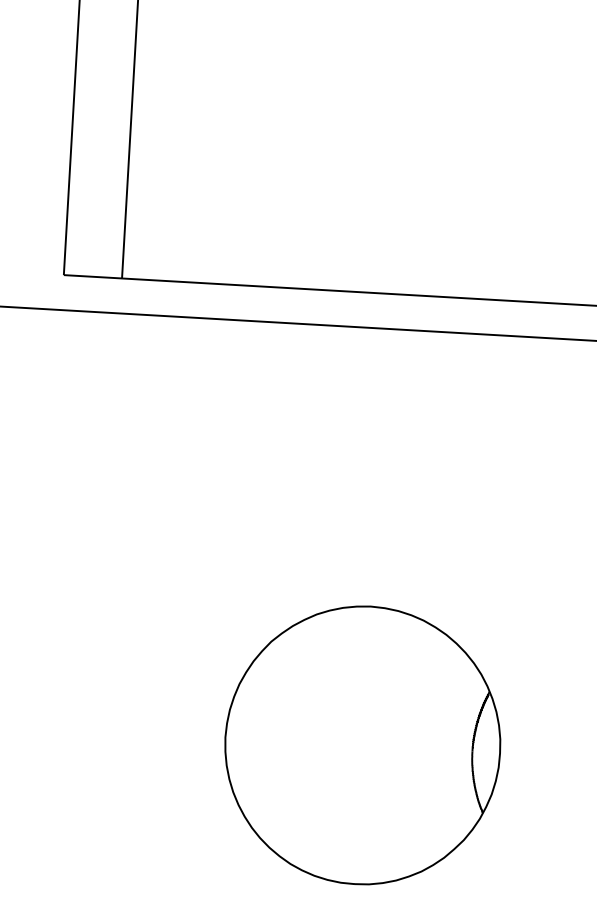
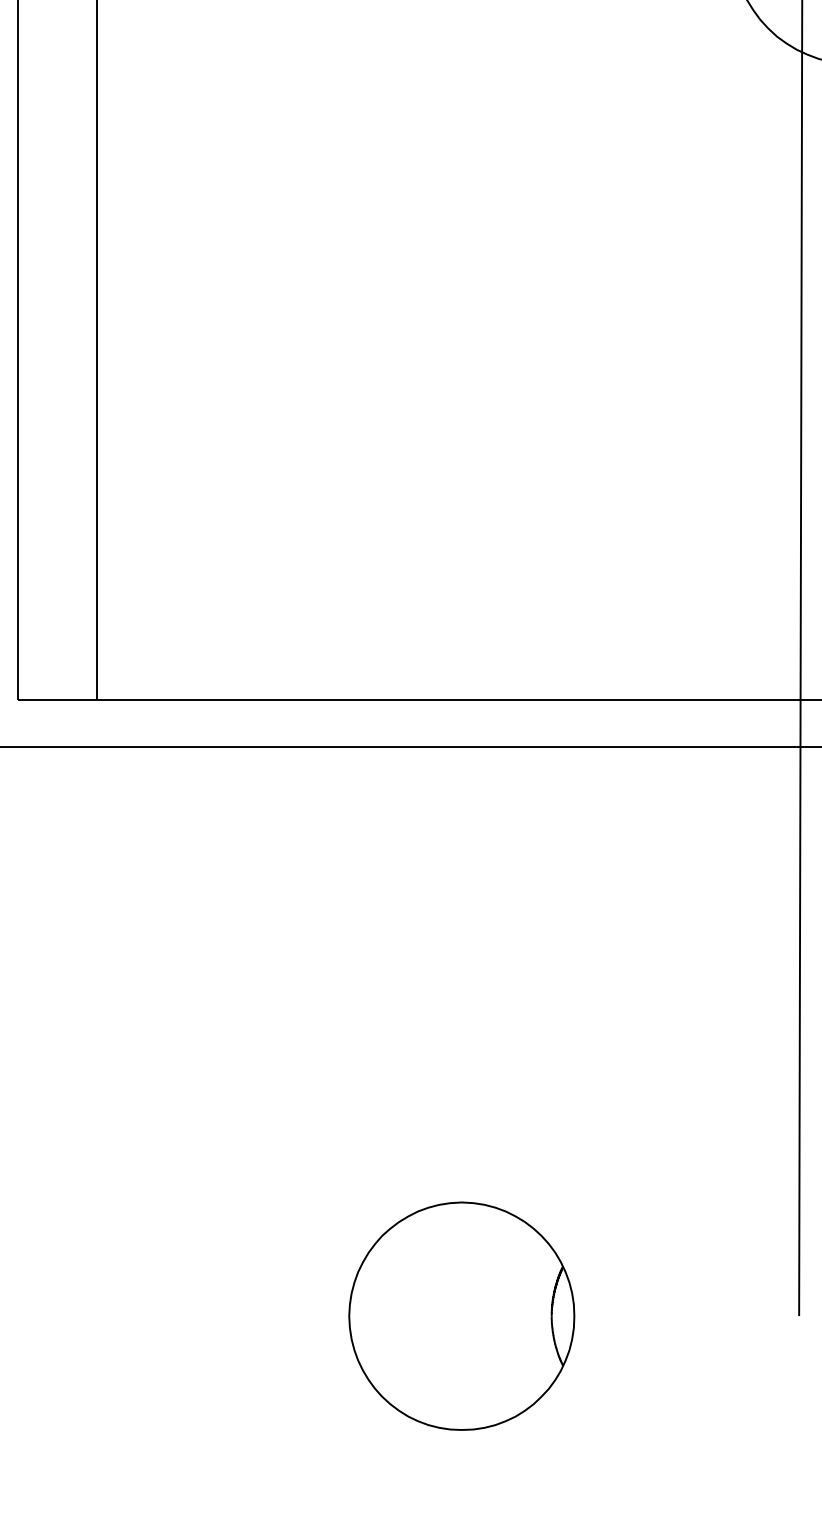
part: (362, 744) -> (461, 1315), size x0.6

